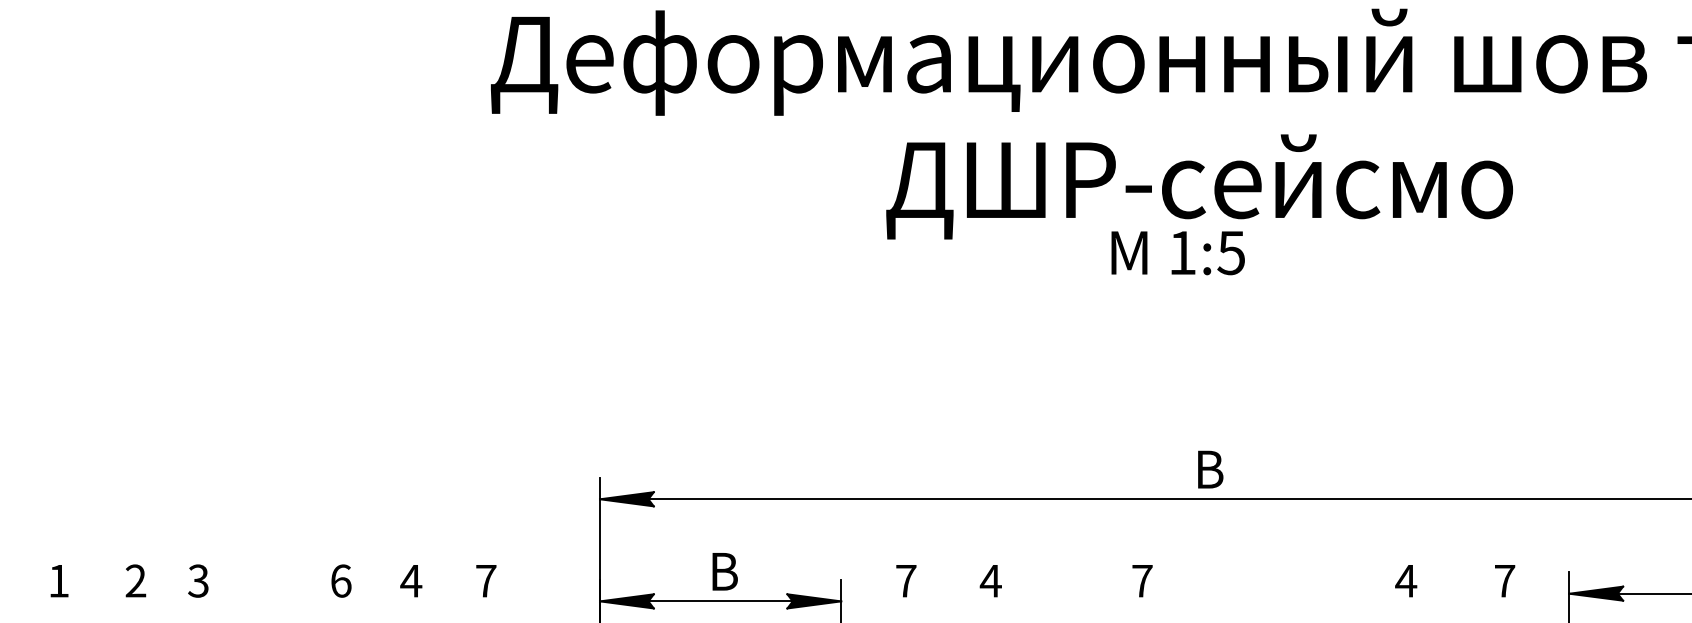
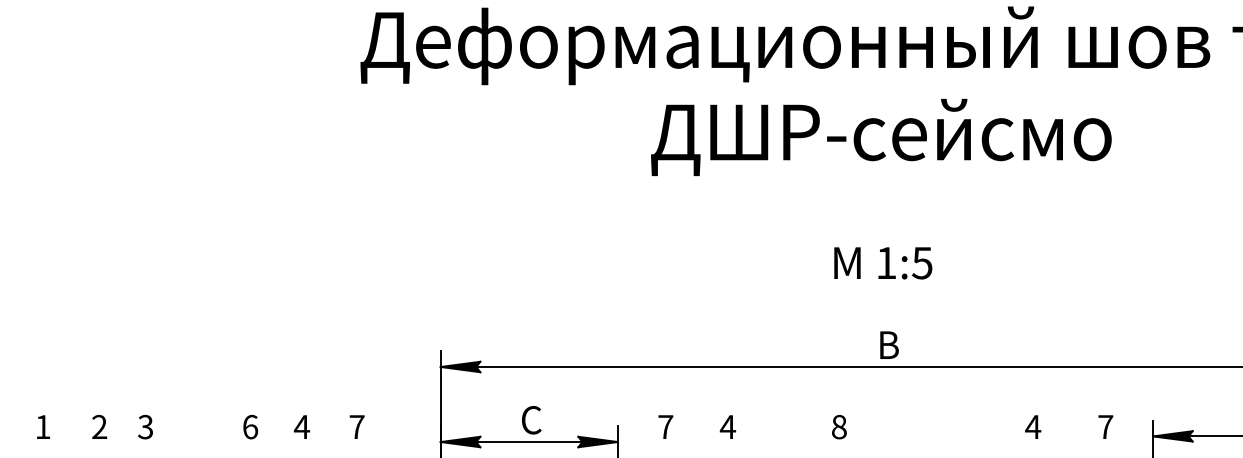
text: (1177, 253) -> (882, 263), moved
text: (723, 571) -> (531, 420), B -> C
text: (1142, 580) -> (839, 426), 7 -> 8

